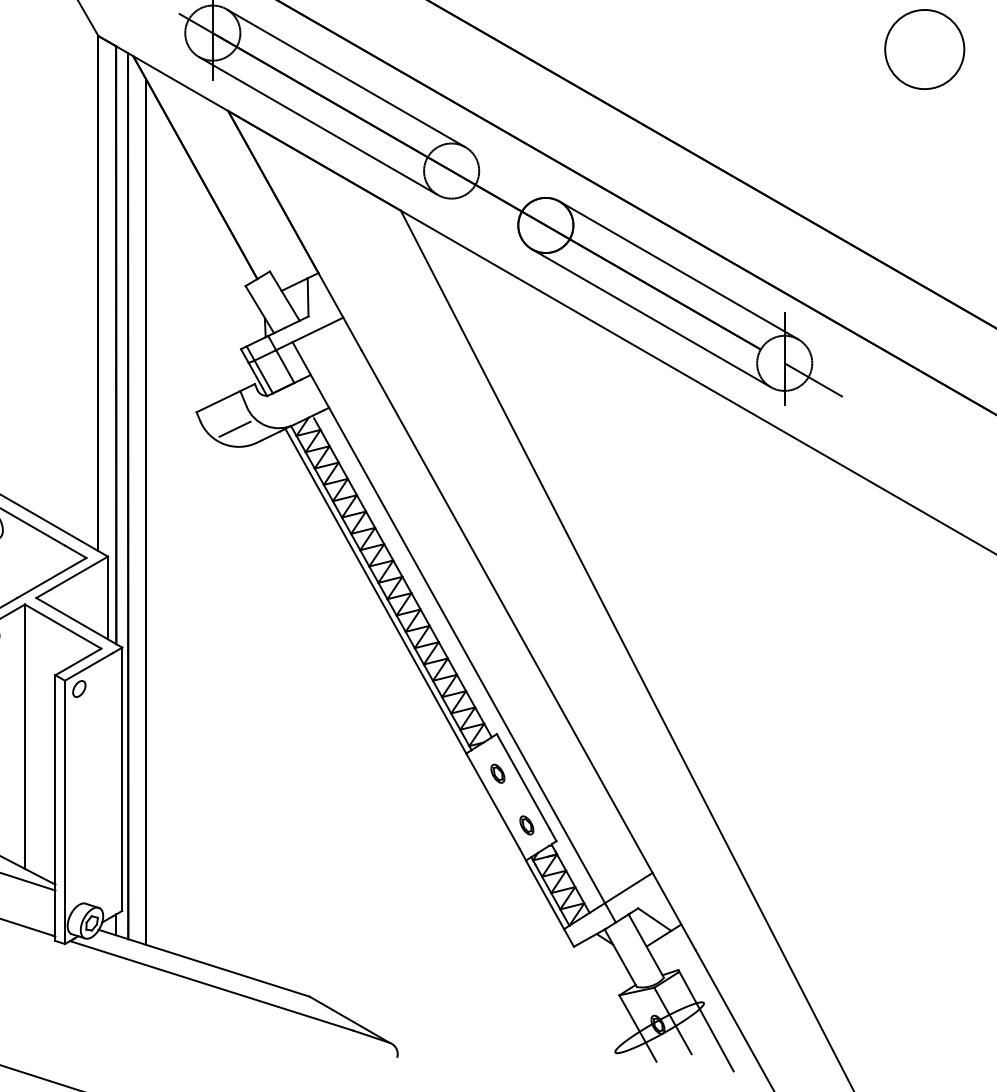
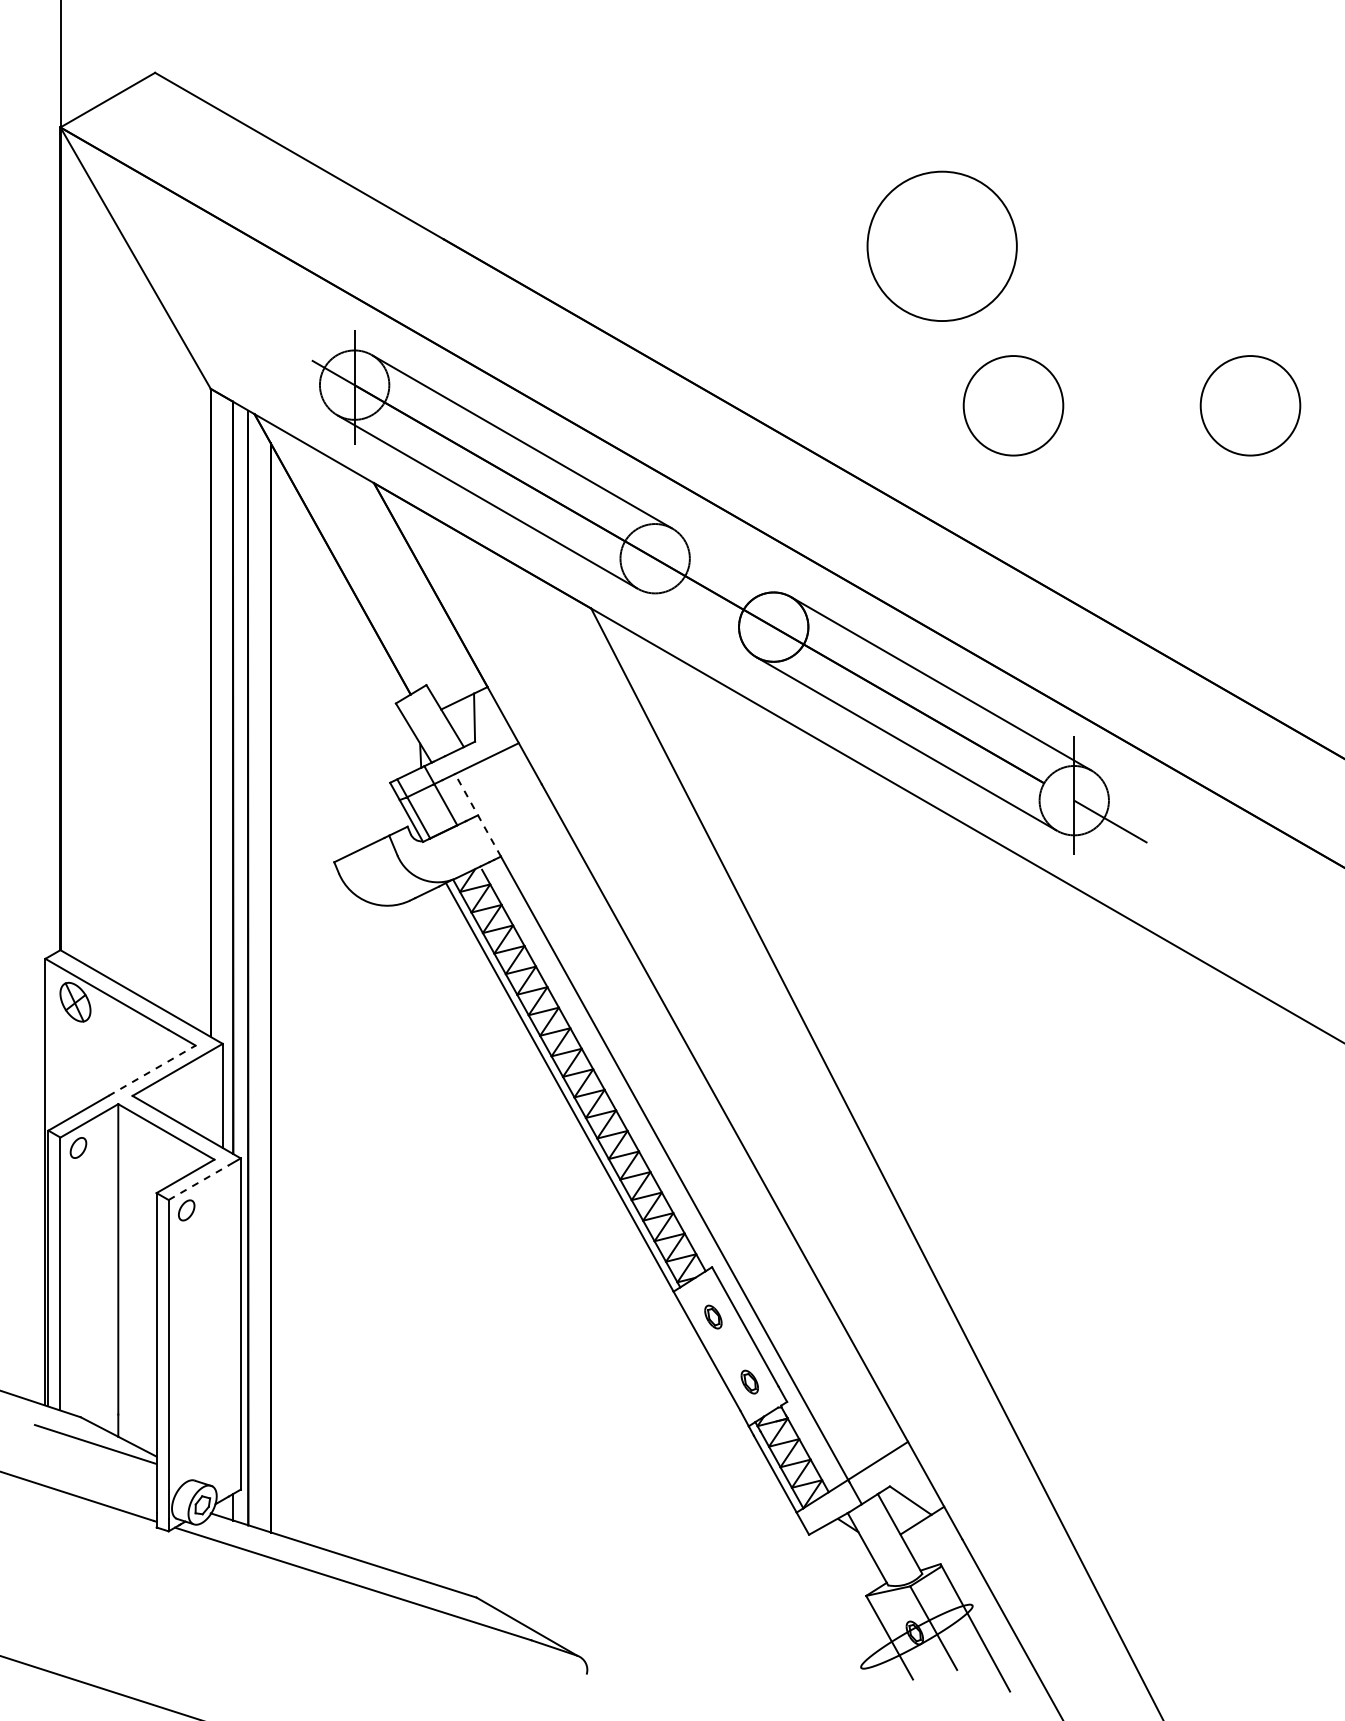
circle: (736, 49) -> (1013, 405), added
line: (310, 374) -> (477, 814), solid -> dashed
line: (234, 429) -> (382, 883), removed
line: (52, 577) -> (152, 1070), solid -> dashed
line: (88, 666) -> (198, 1182), solid -> dashed

